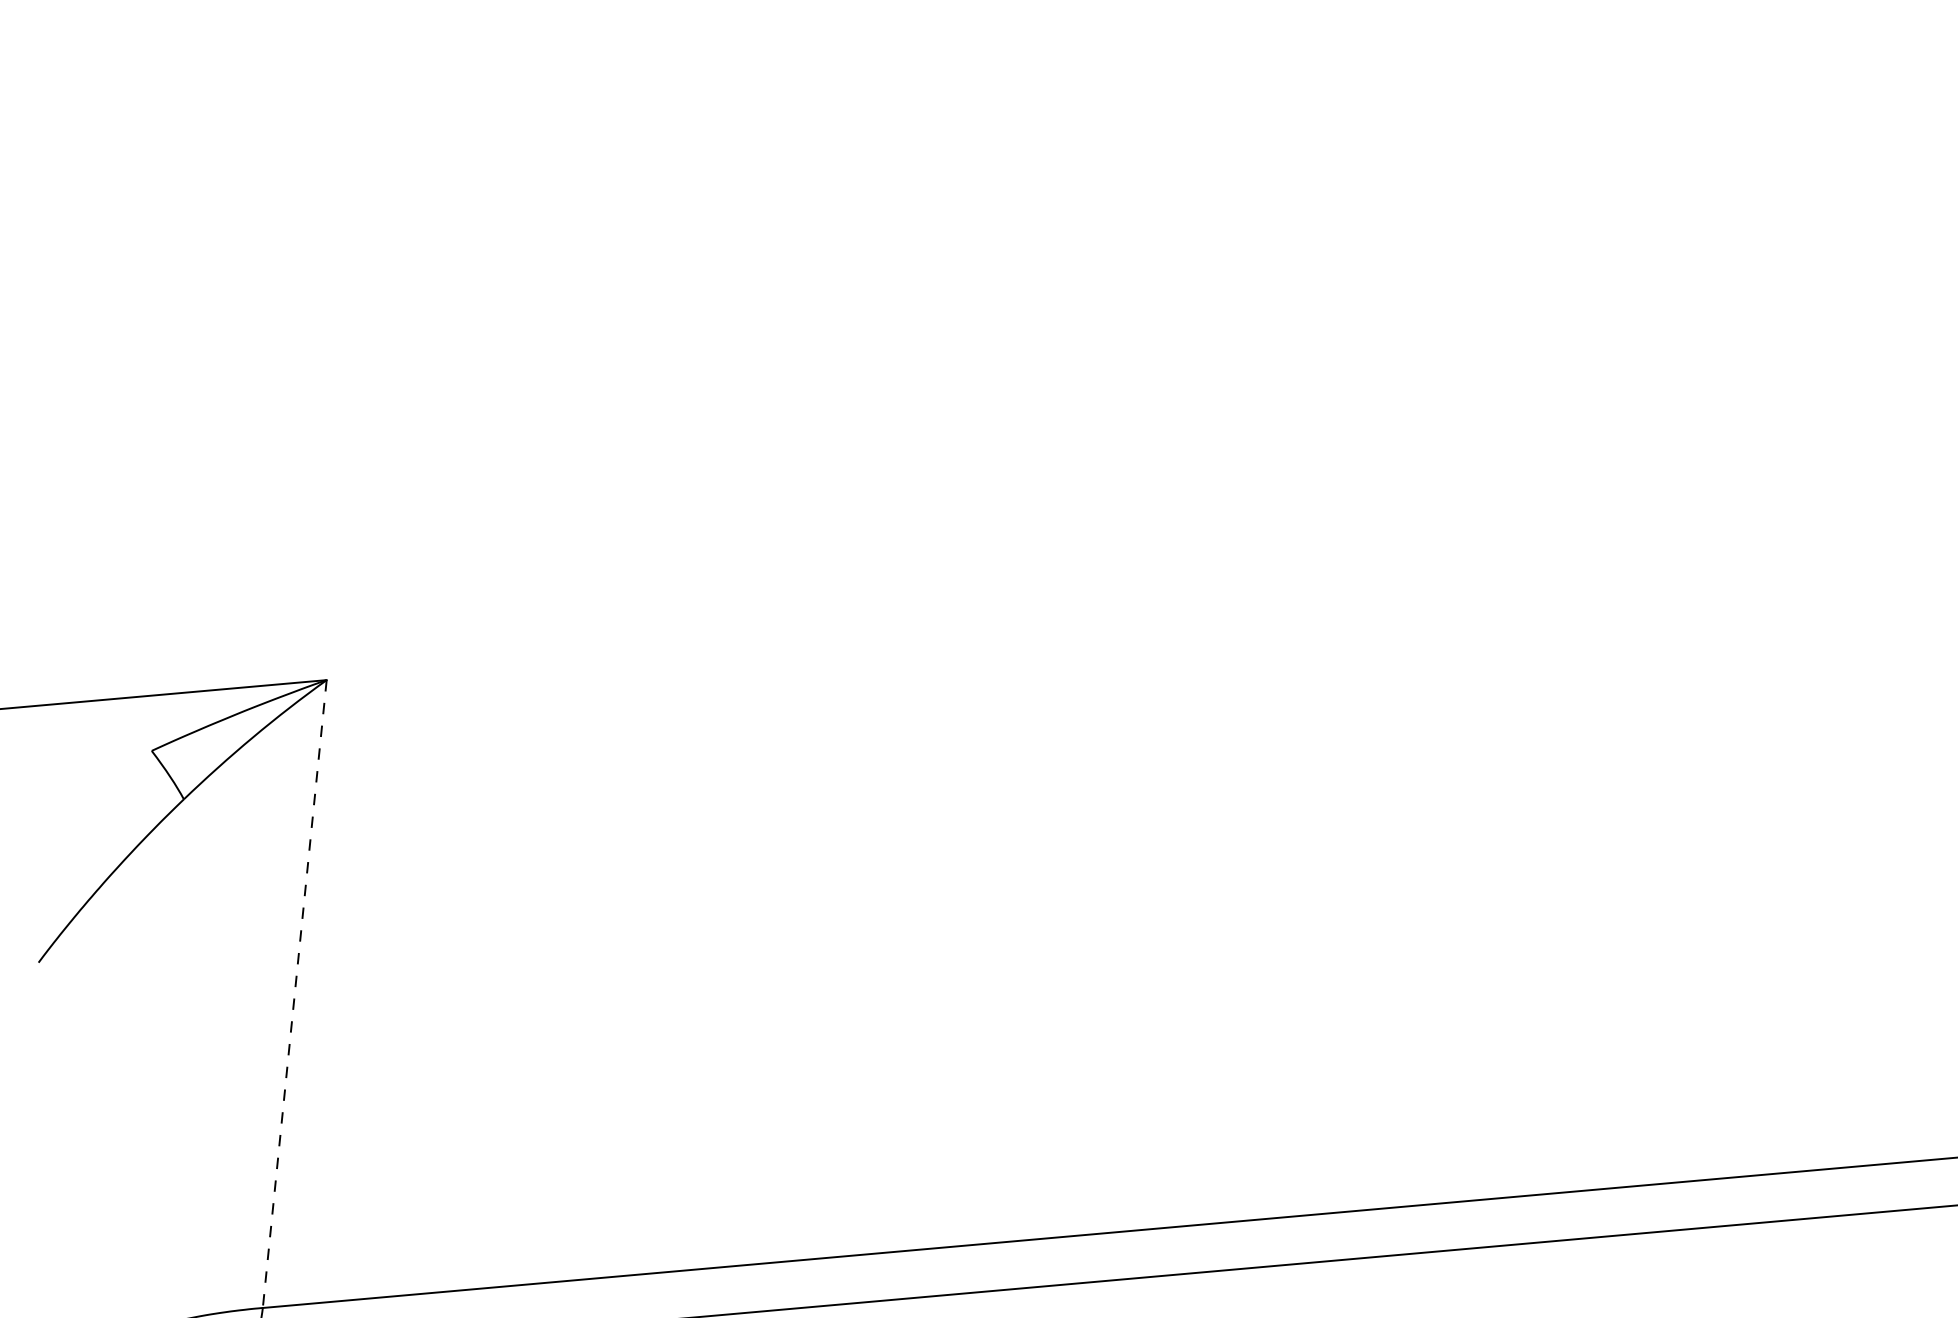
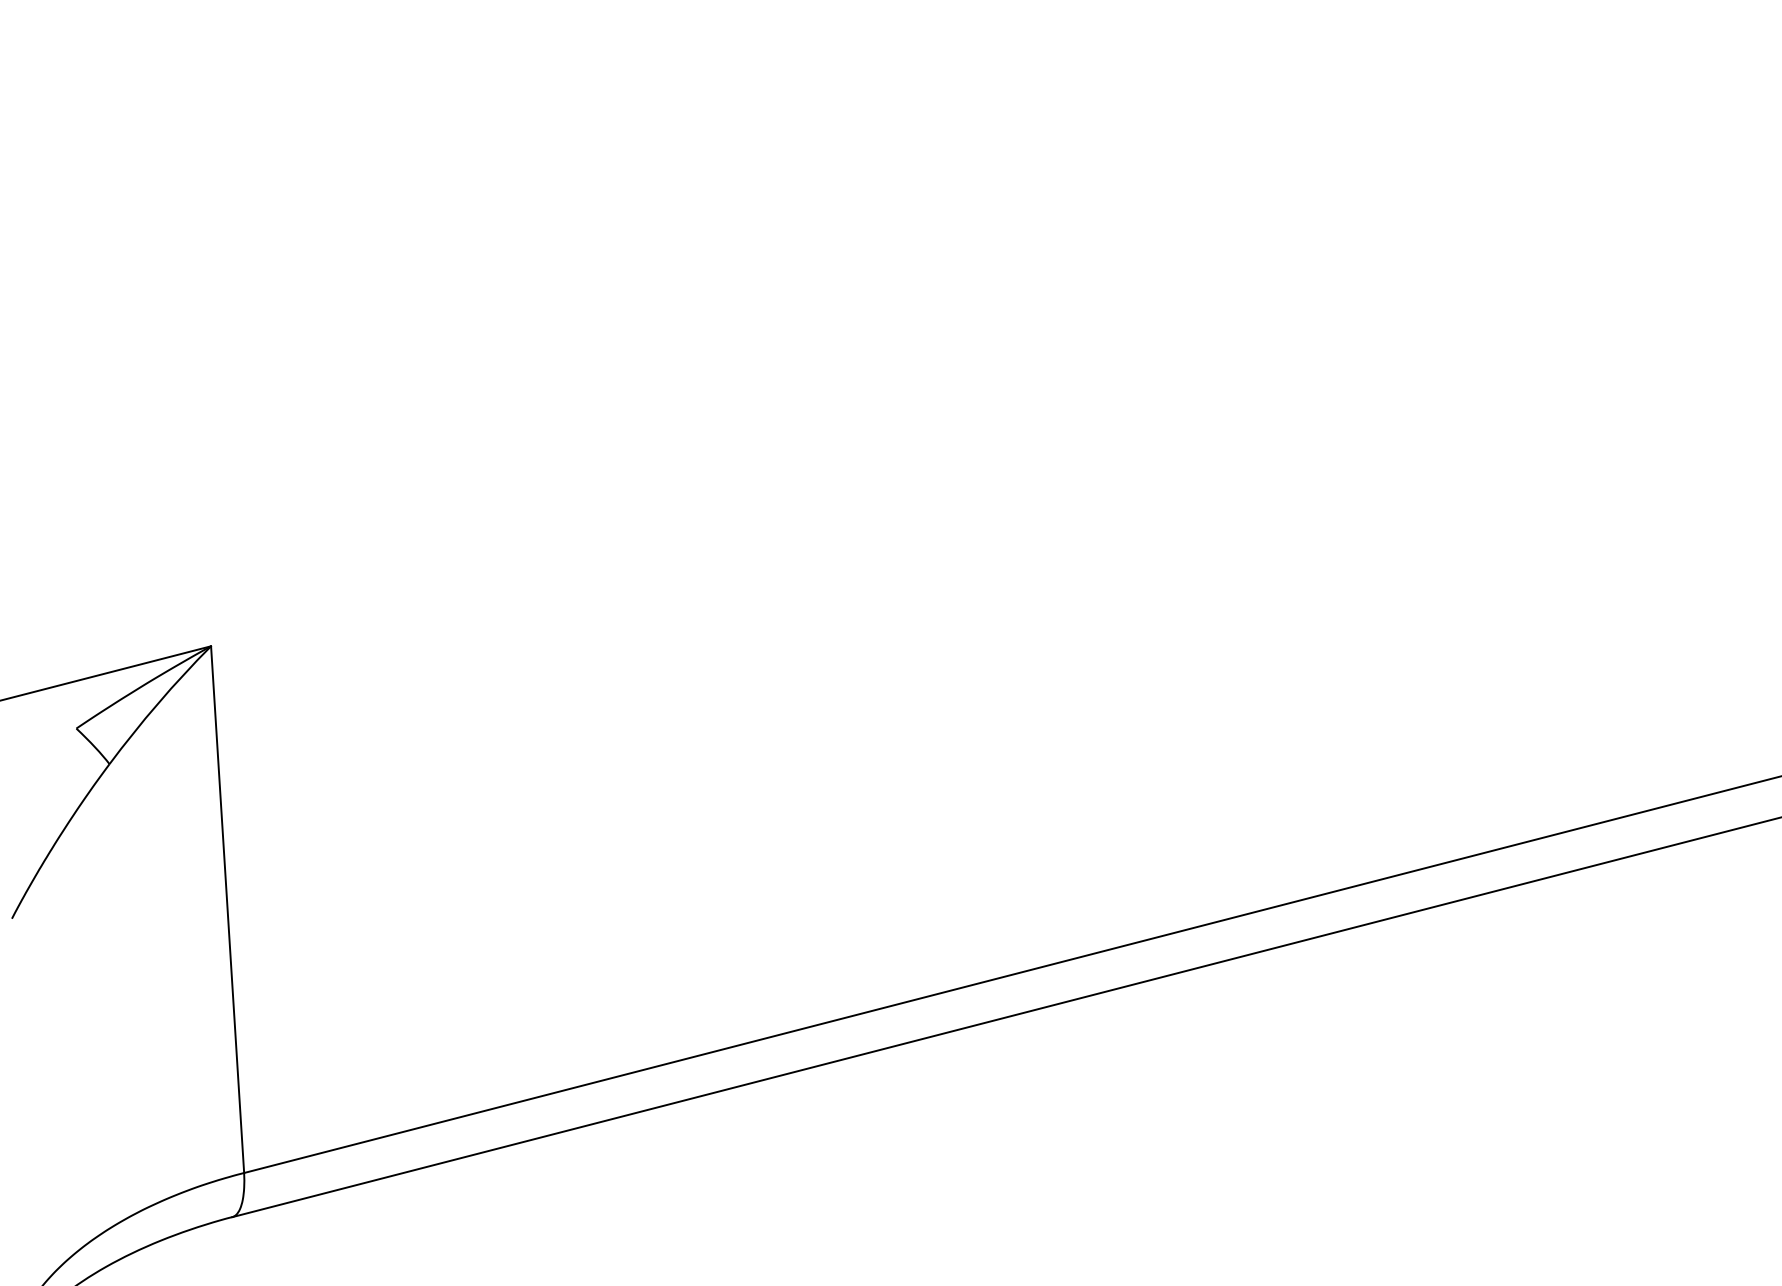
line: (294, 993) -> (227, 909), dashed -> solid

